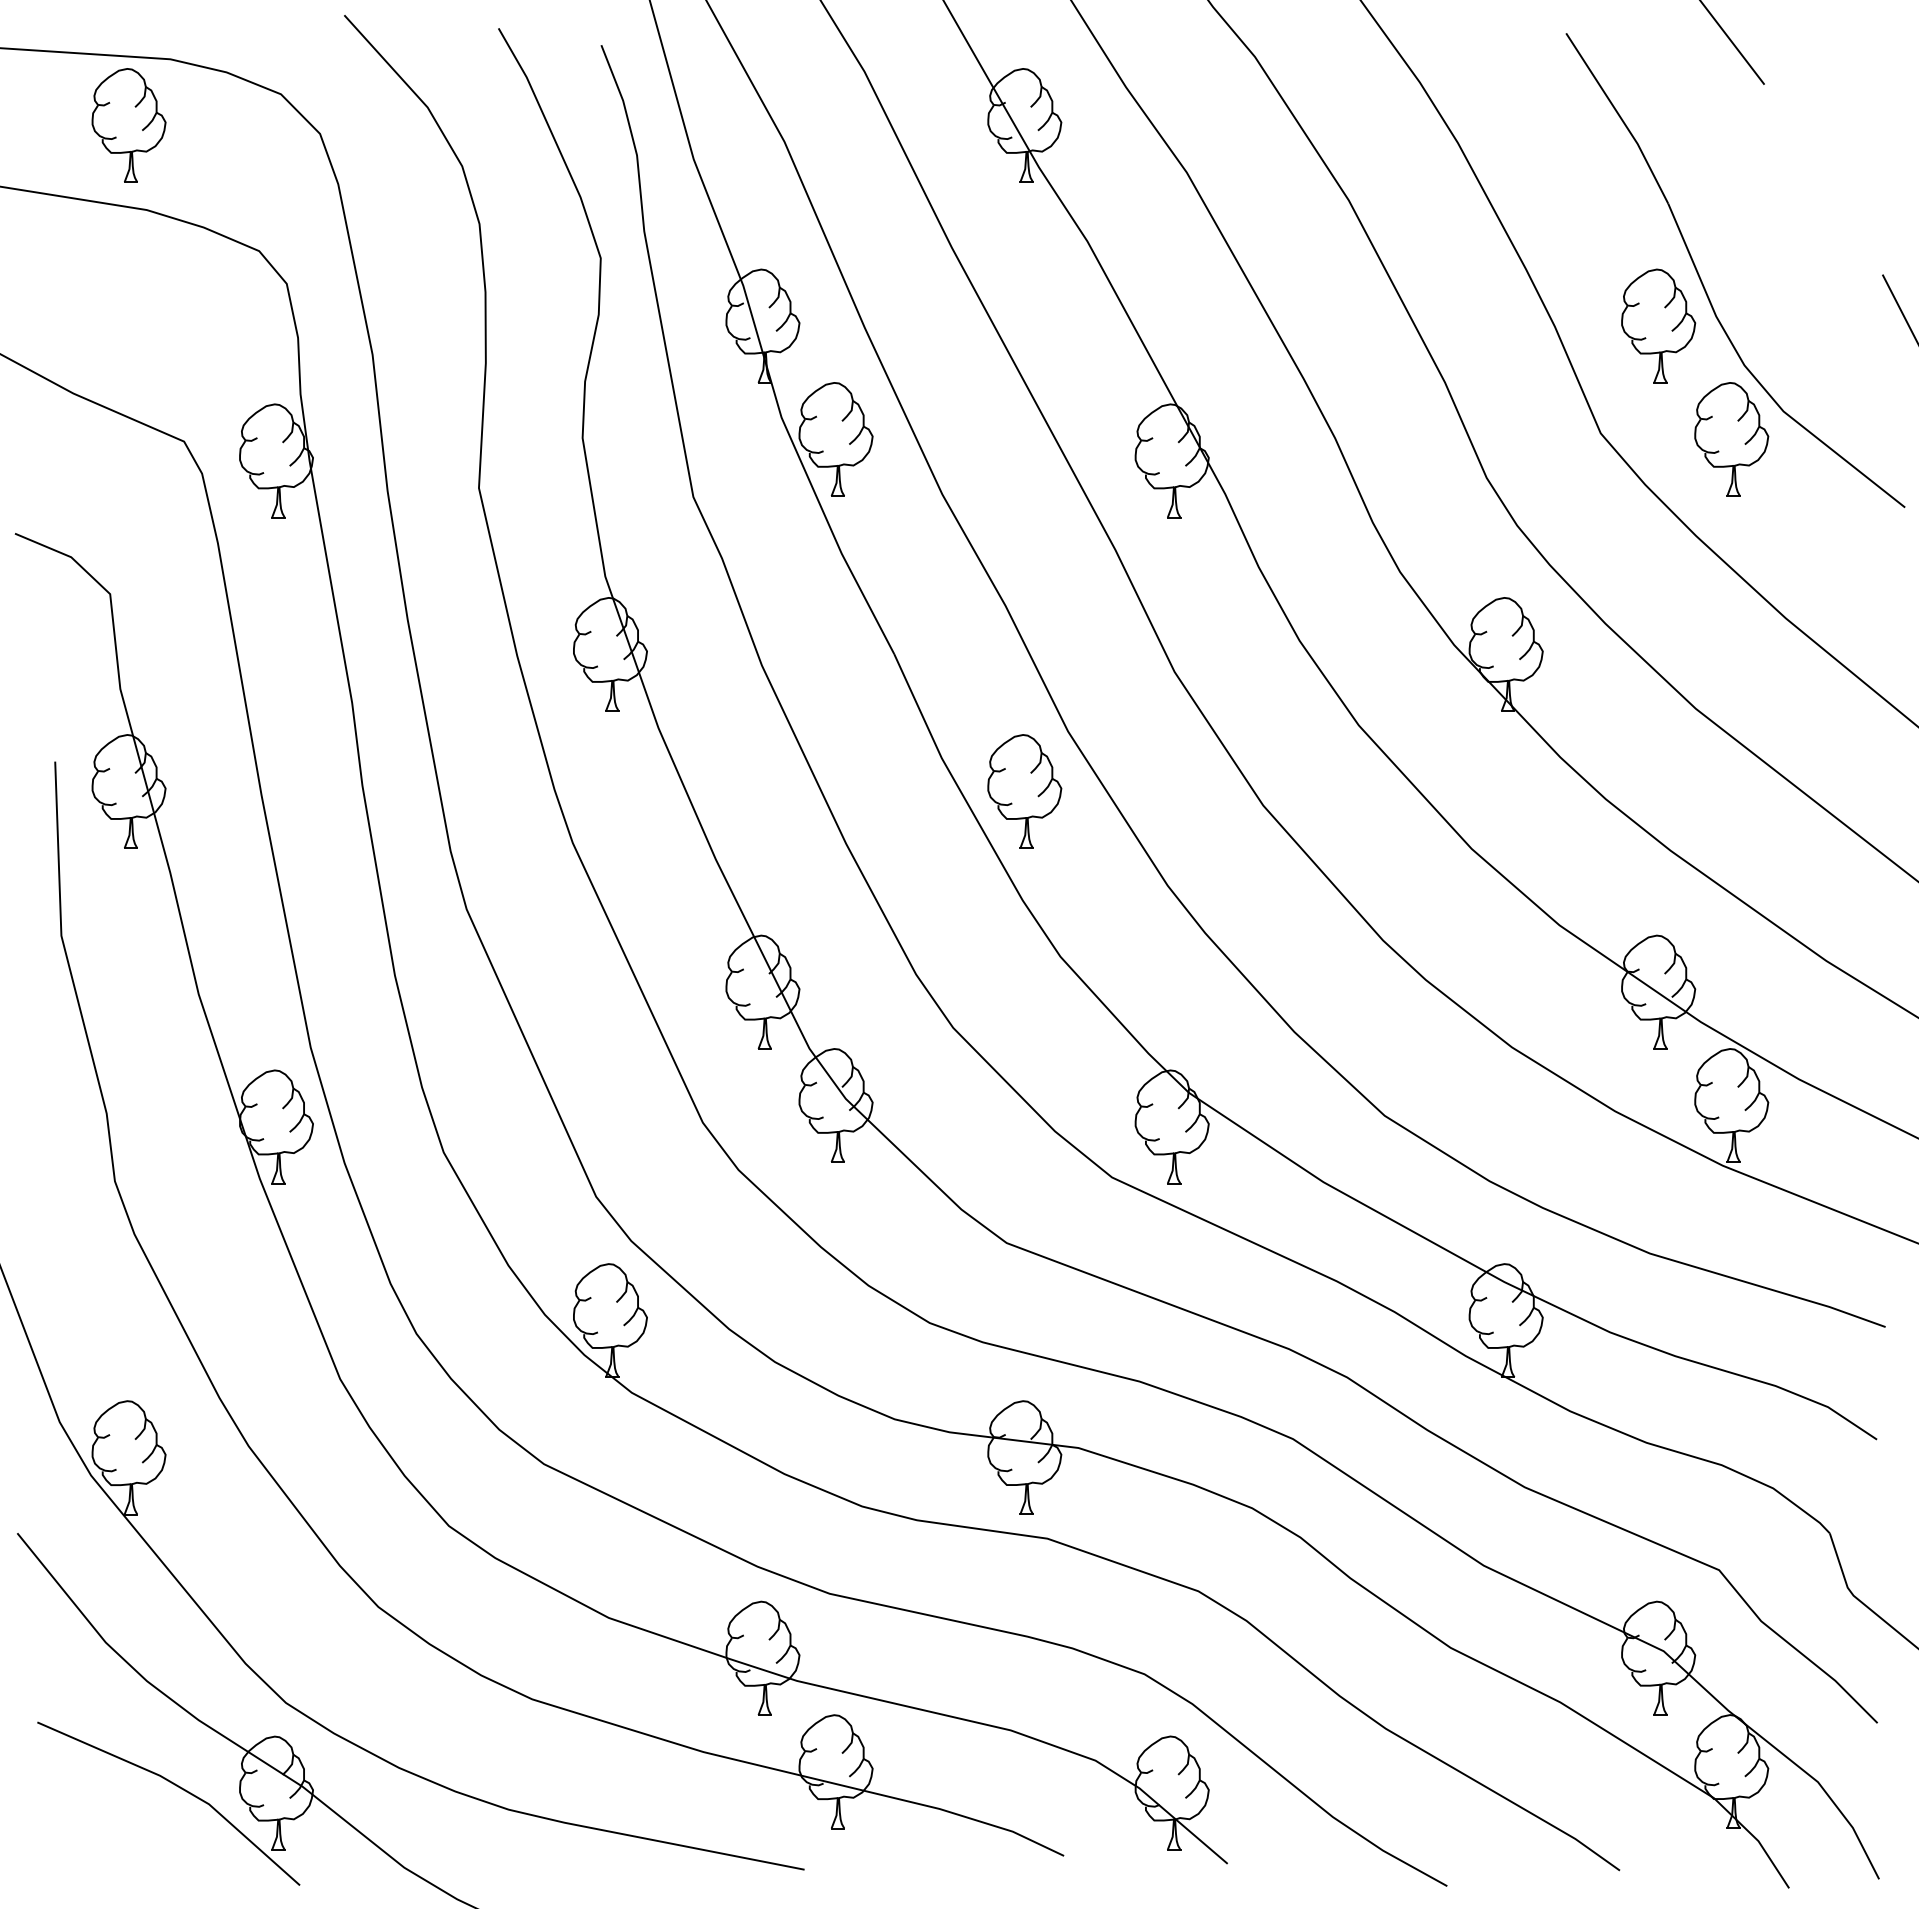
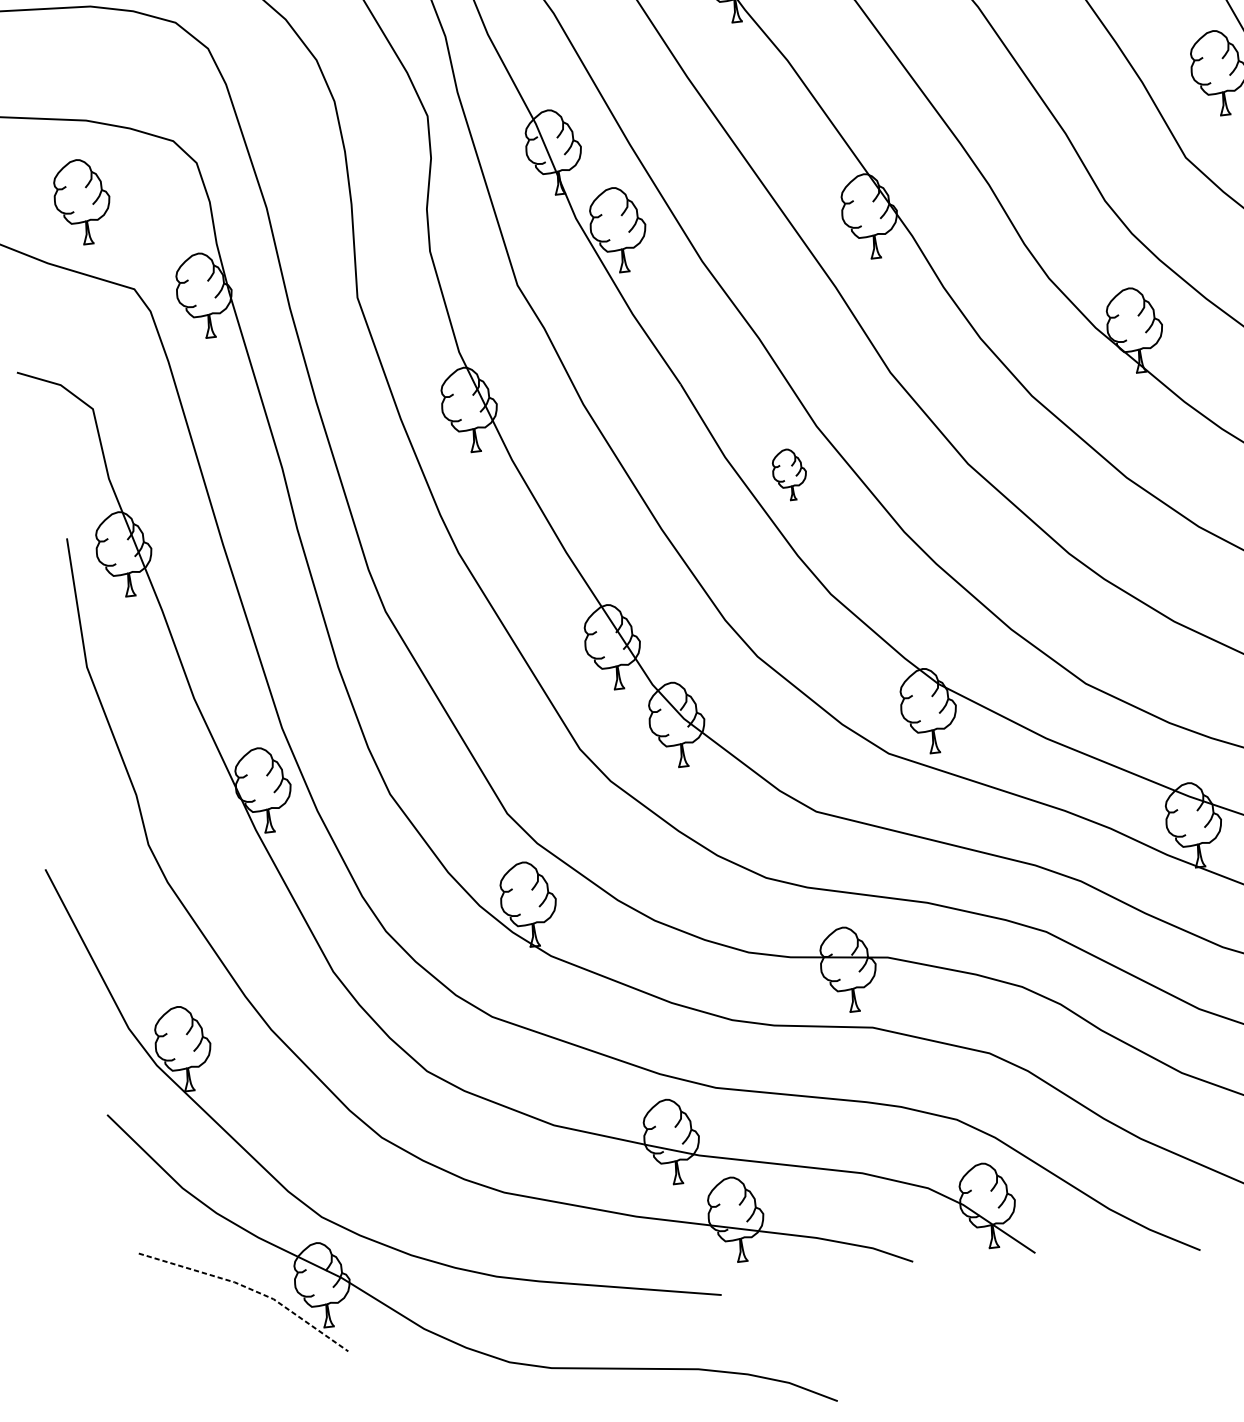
part: (128, 125) -> (82, 202), moved
part: (1024, 791) -> (789, 474), size x0.6
line: (179, 1787) -> (250, 1289), solid -> dashed

